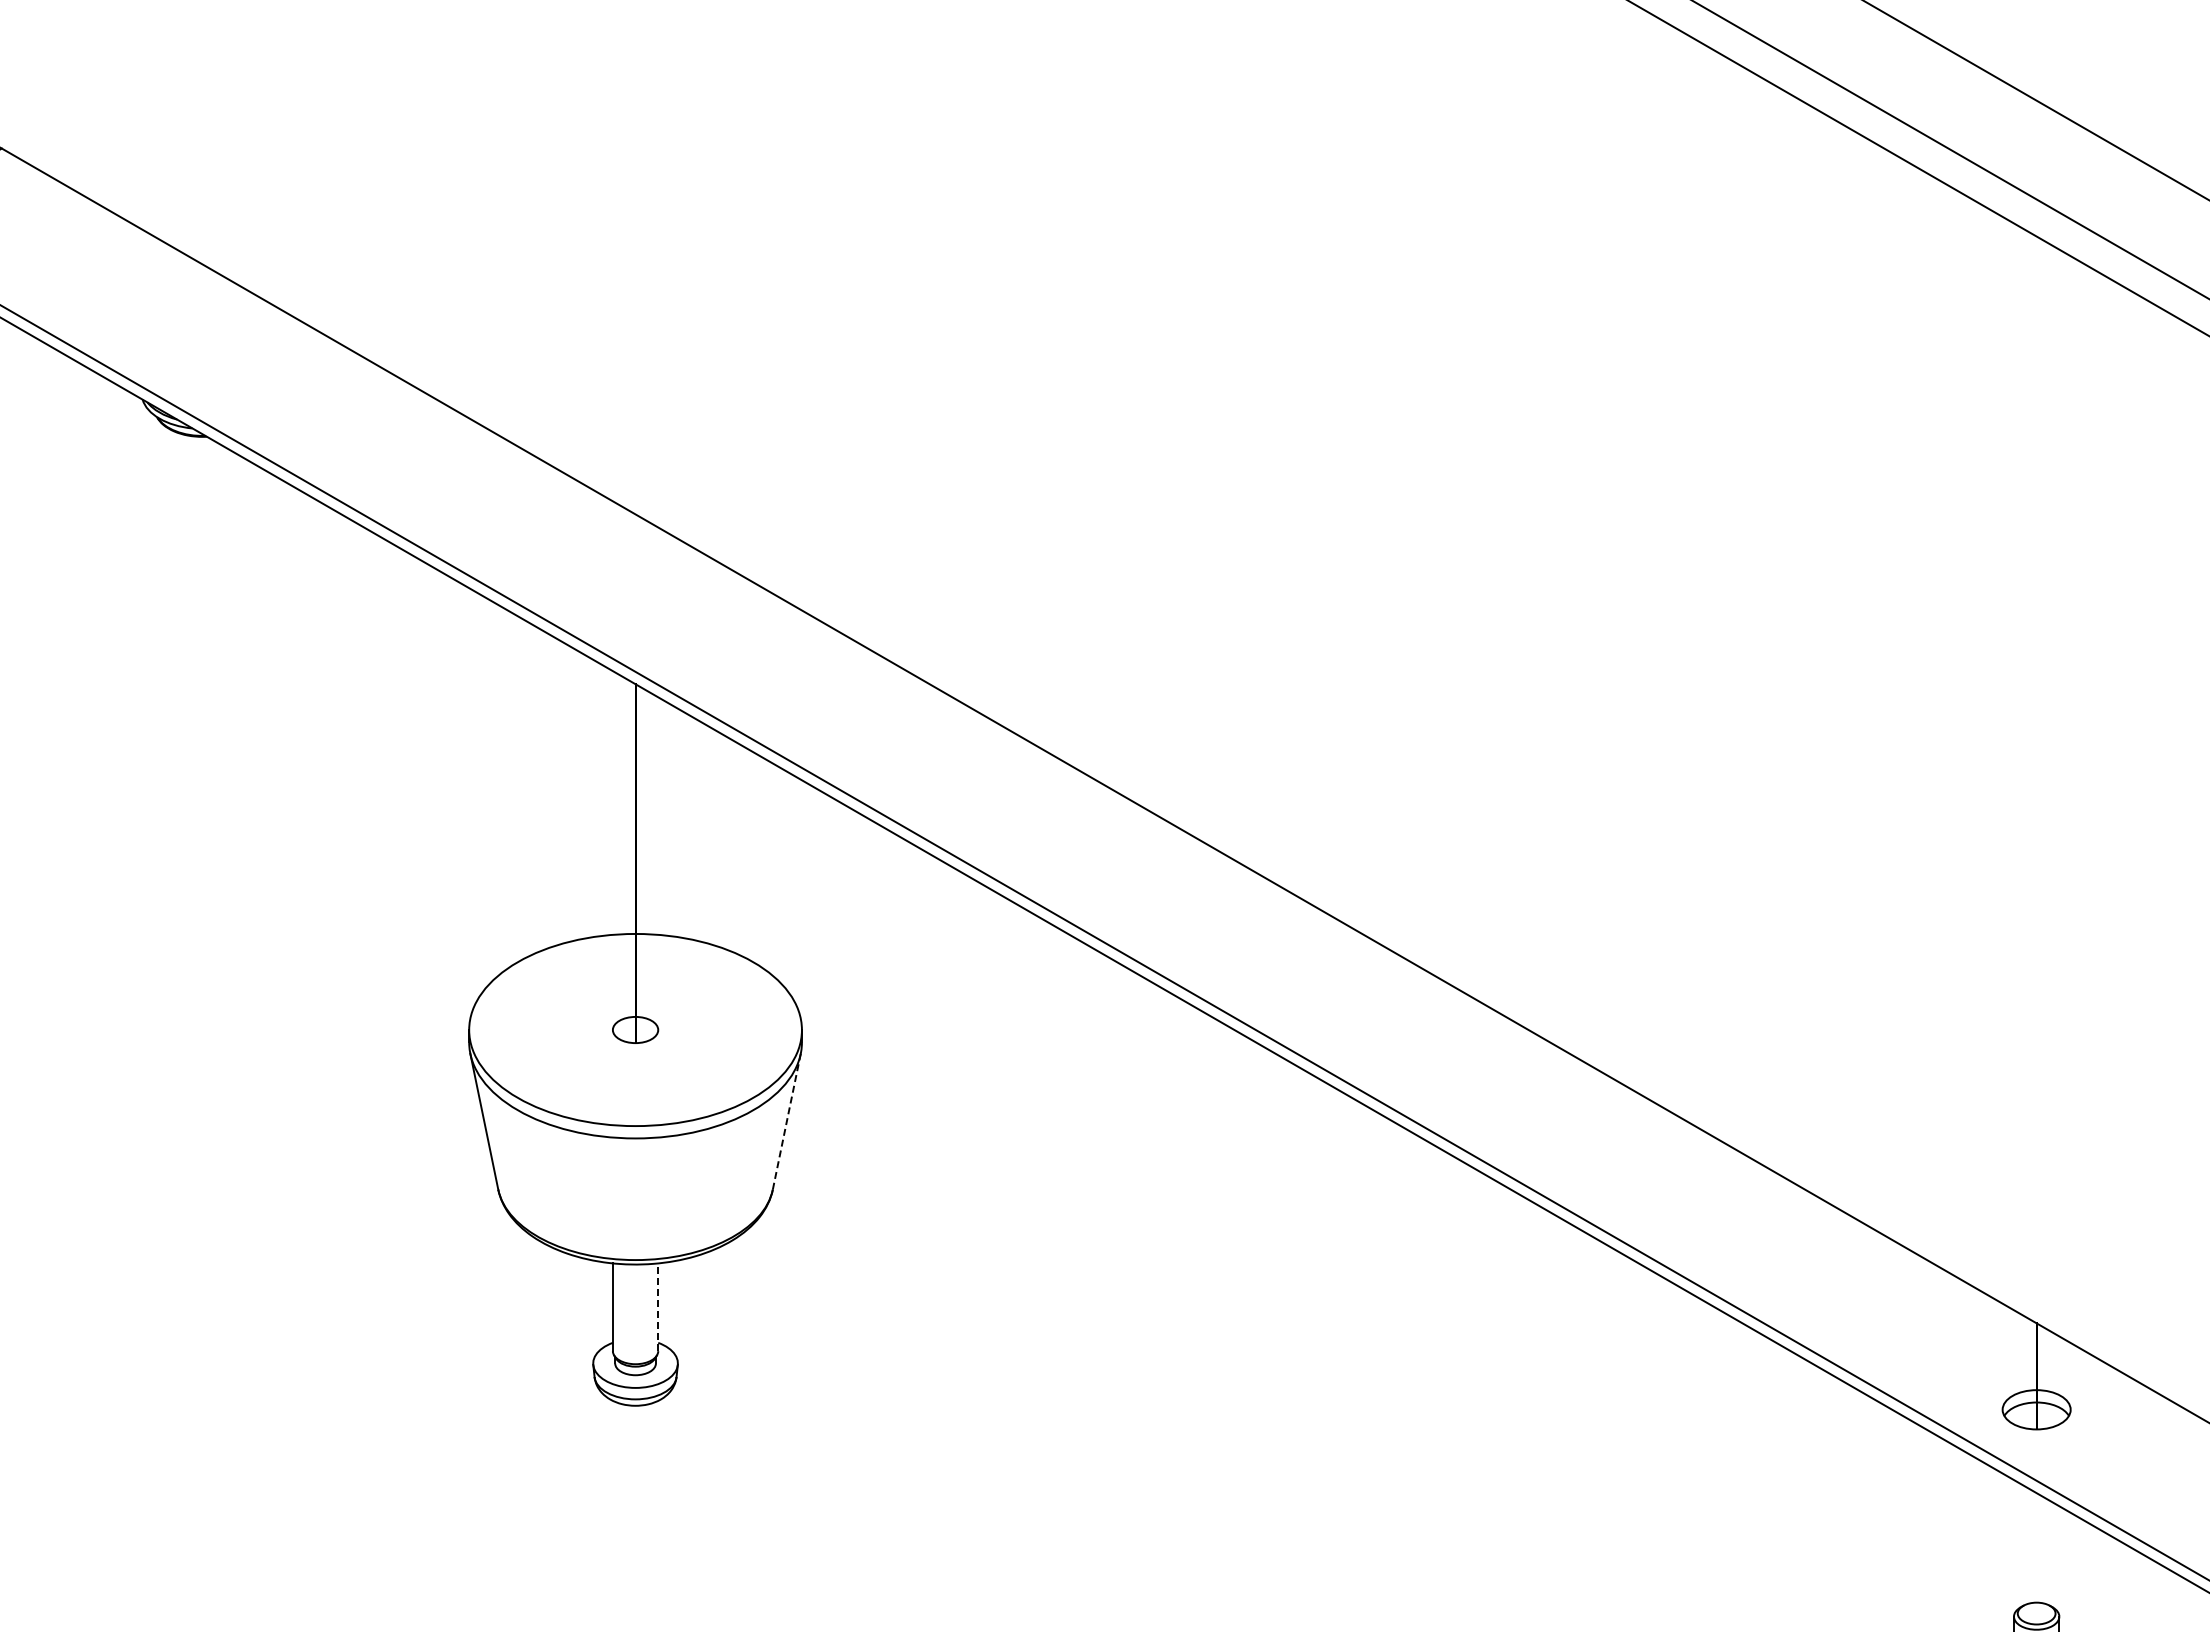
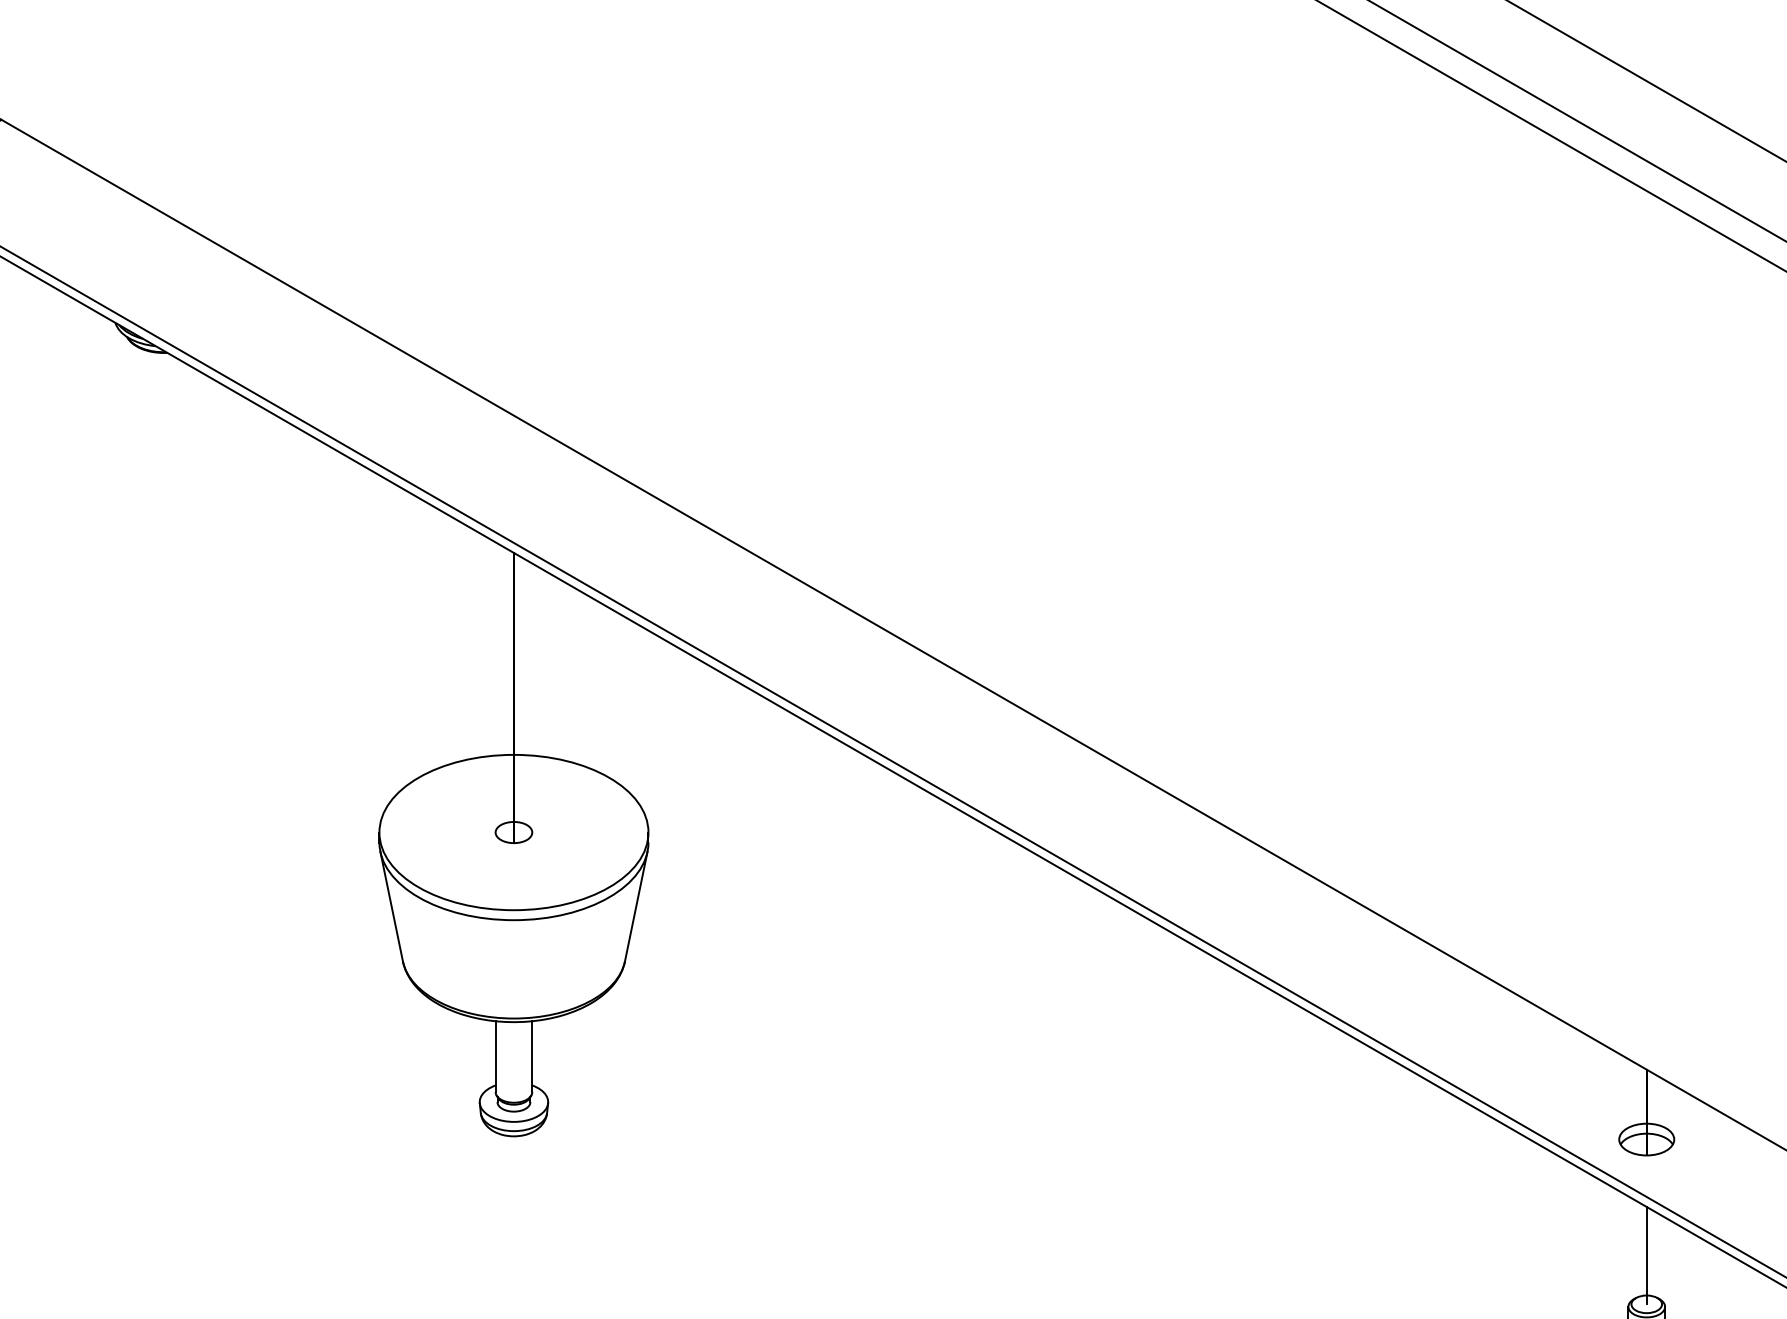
line: (786, 1121) -> (635, 906), dashed -> solid
line: (658, 1307) -> (532, 1056), dashed -> solid
line: (2036, 1553) -> (1646, 1255), added

